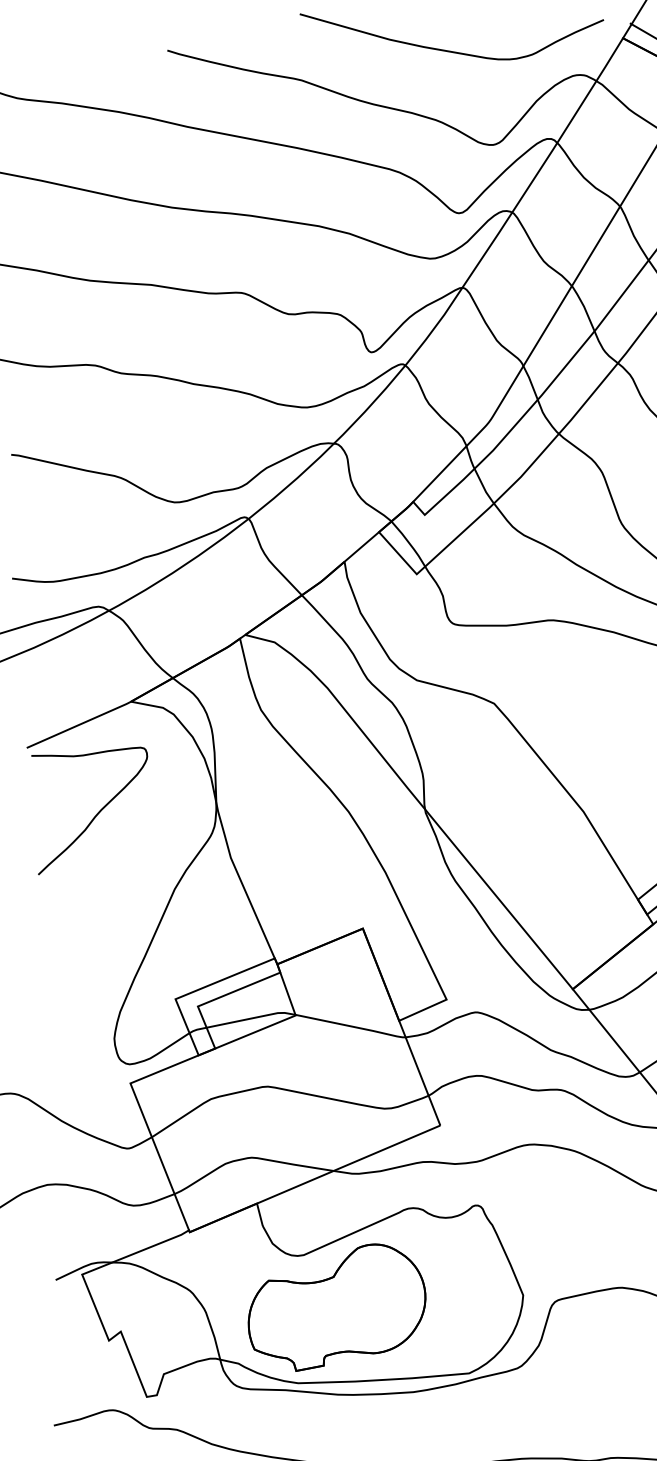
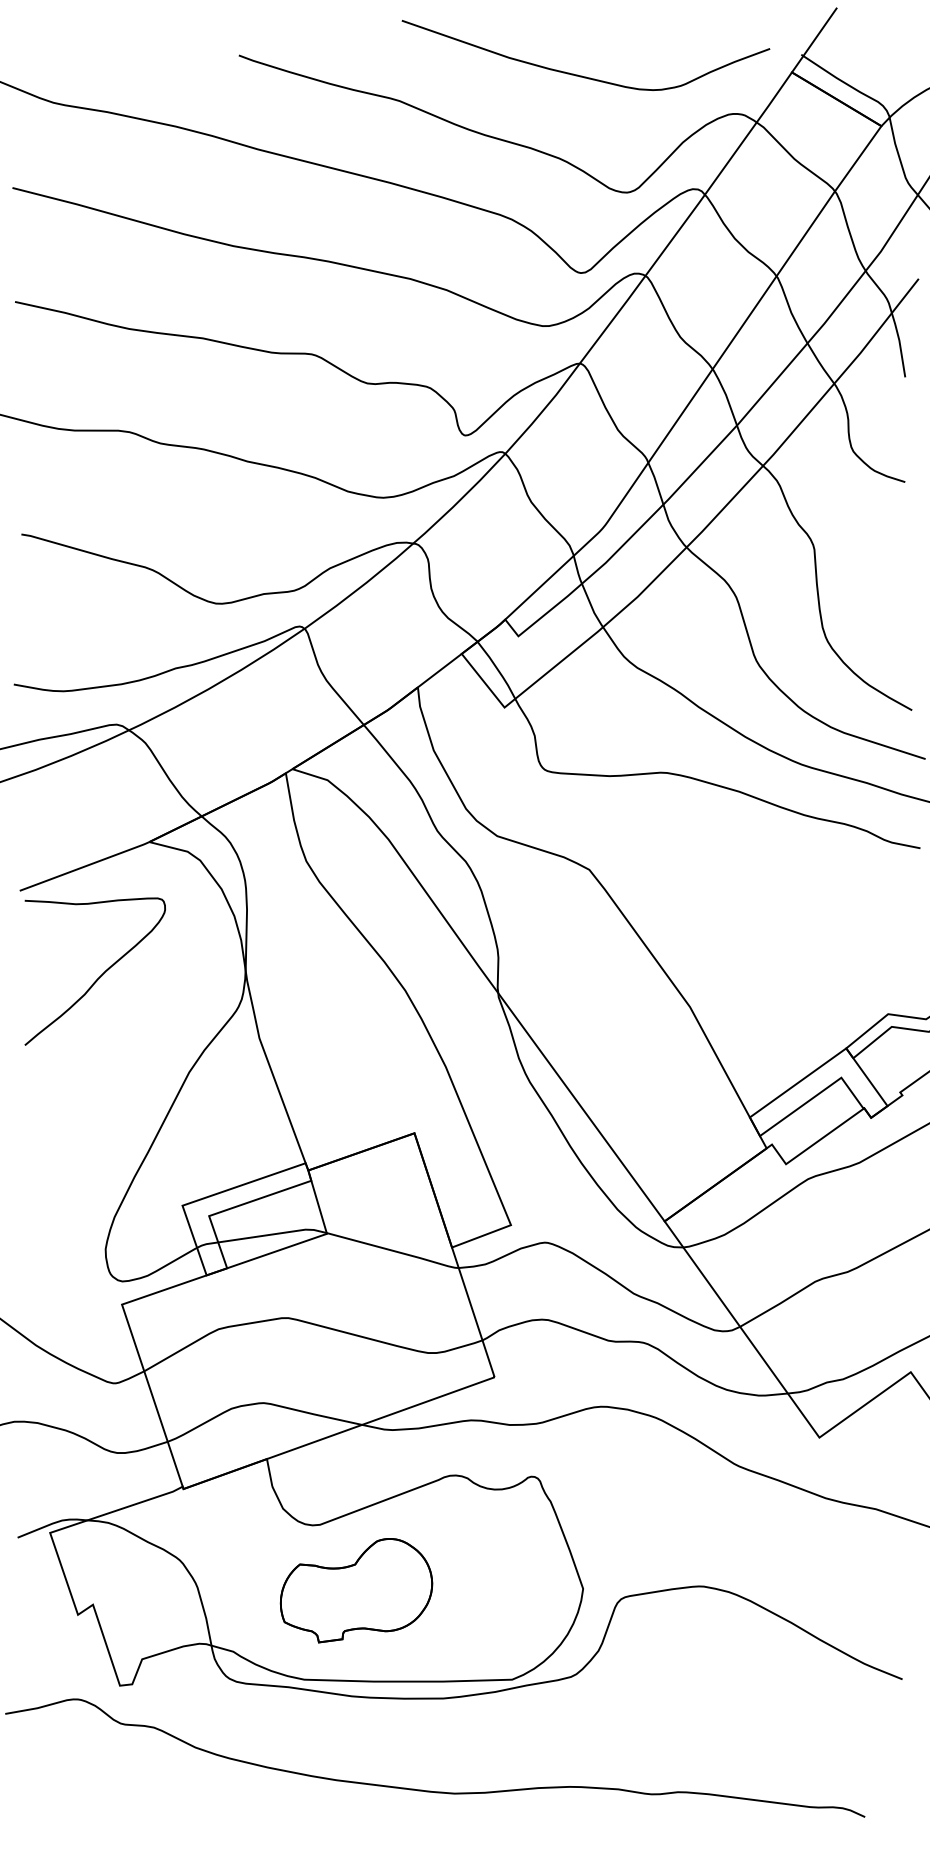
part: (336, 1307) -> (356, 1590), size x0.7

